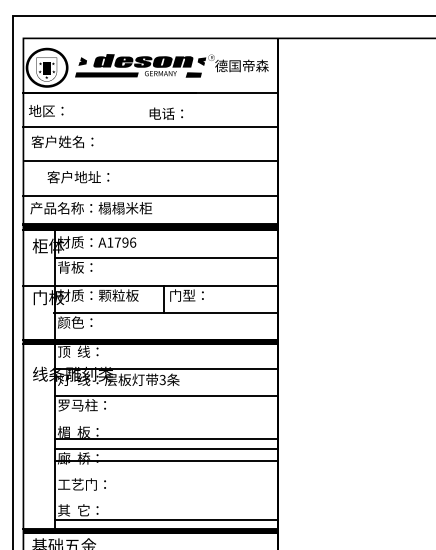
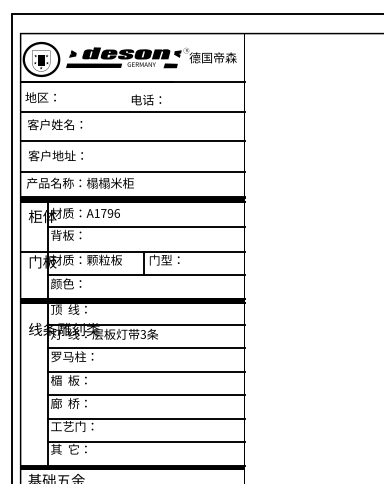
text: (78, 177) -> (55, 156), moved
line: (165, 439) -> (145, 371), moved
line: (165, 460) -> (145, 418), moved
line: (165, 520) -> (145, 442), moved

